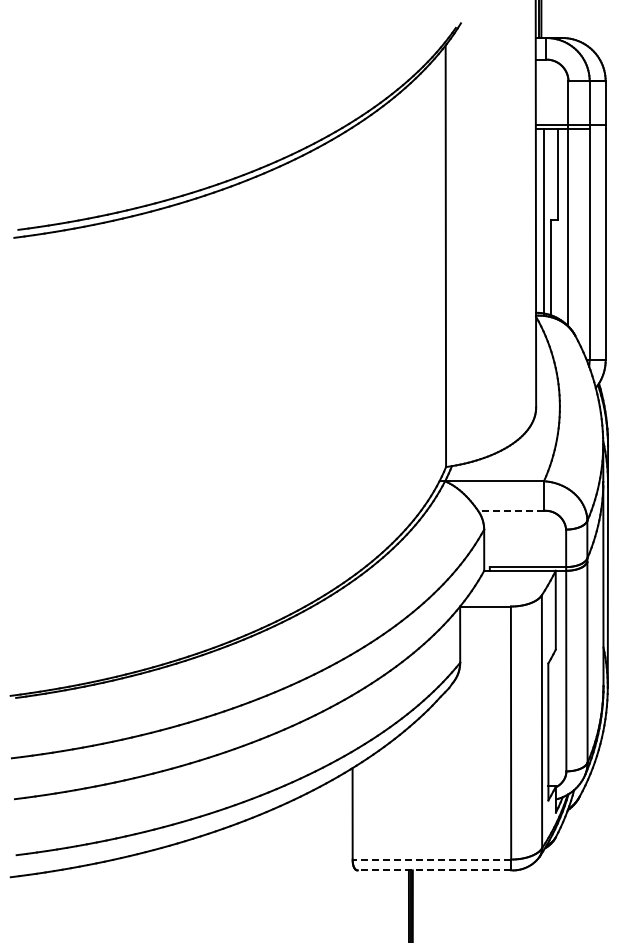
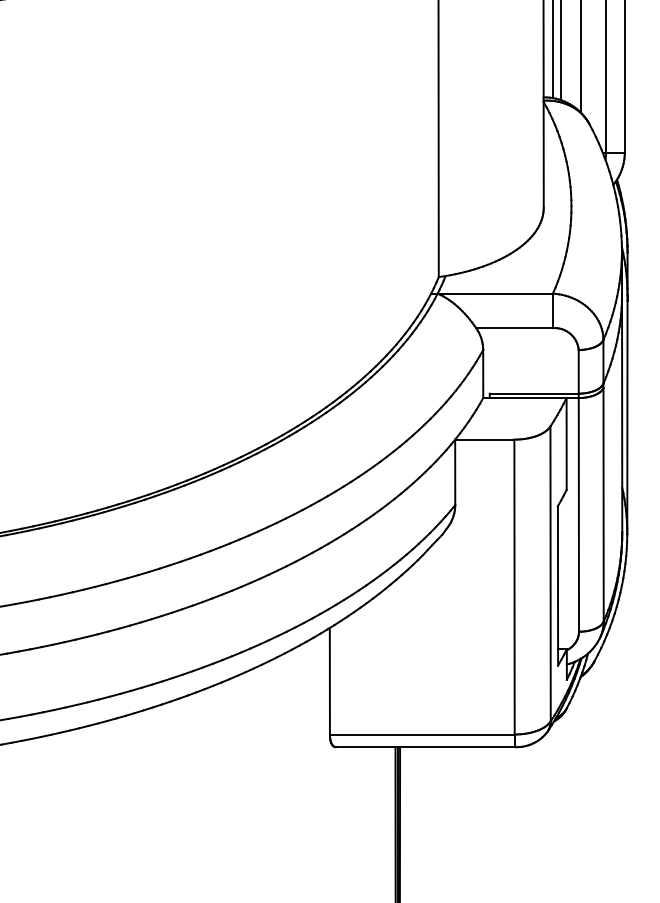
line: (511, 510) -> (515, 327), dashed -> solid
line: (431, 859) -> (421, 734), dashed -> solid
line: (434, 870) -> (425, 747), dashed -> solid

